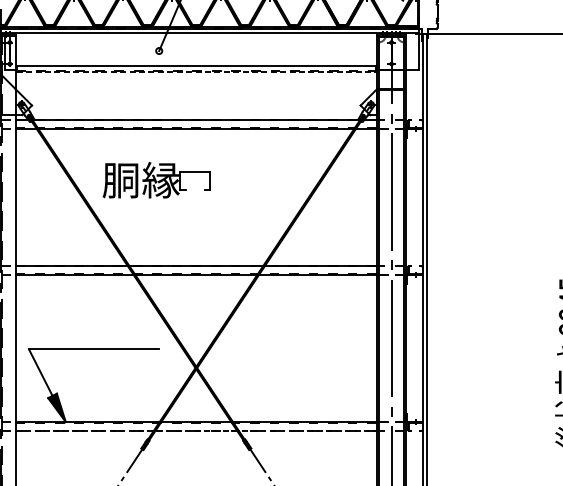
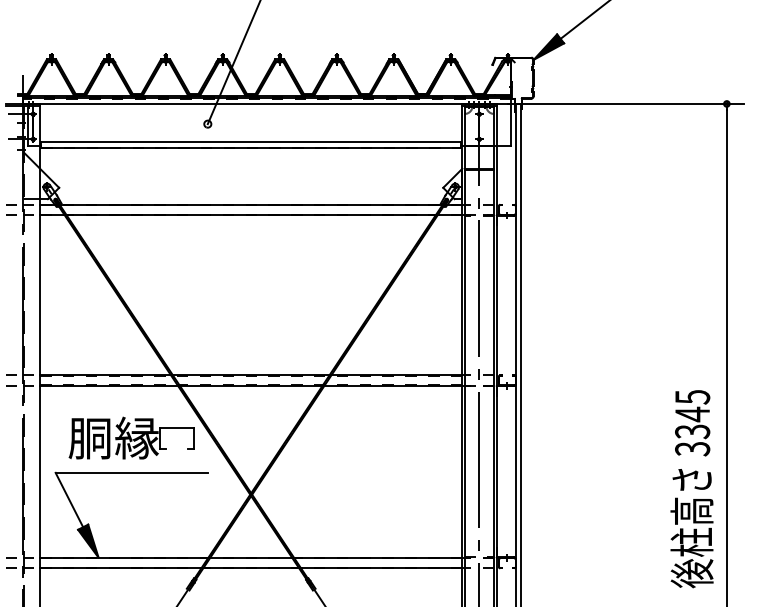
line: (196, 71) -> (251, 148), dashed -> solid
part: (156, 179) -> (131, 437), moved
line: (196, 431) -> (251, 568), dashed -> solid

